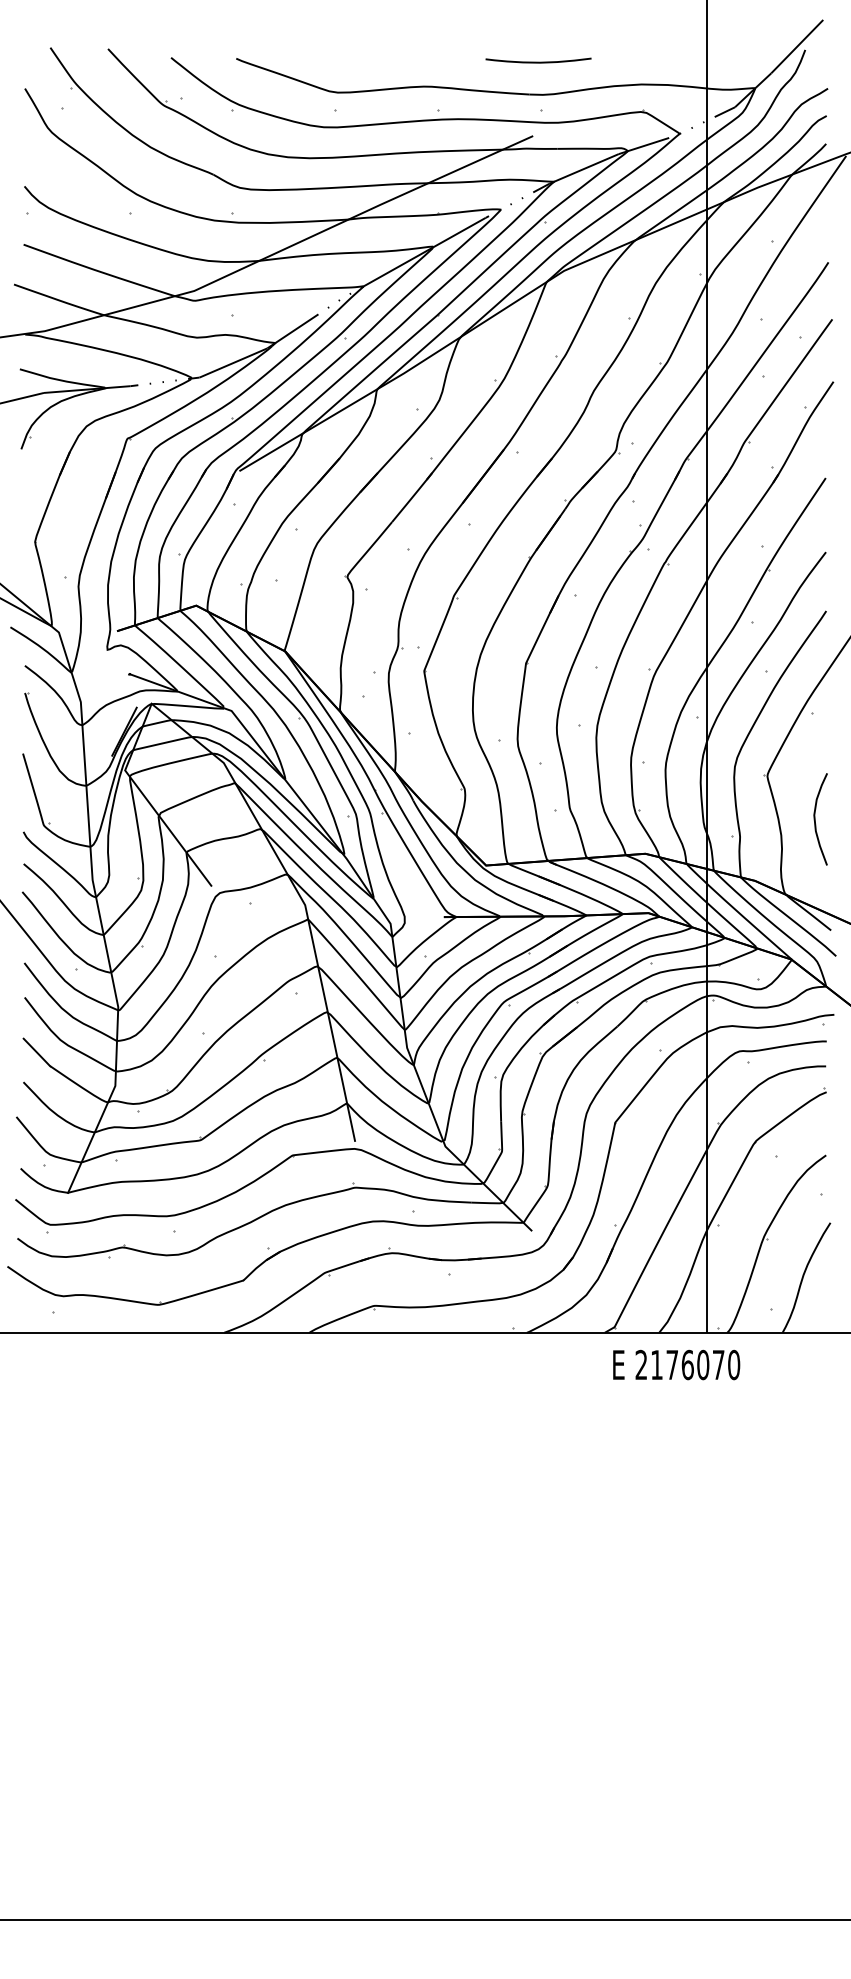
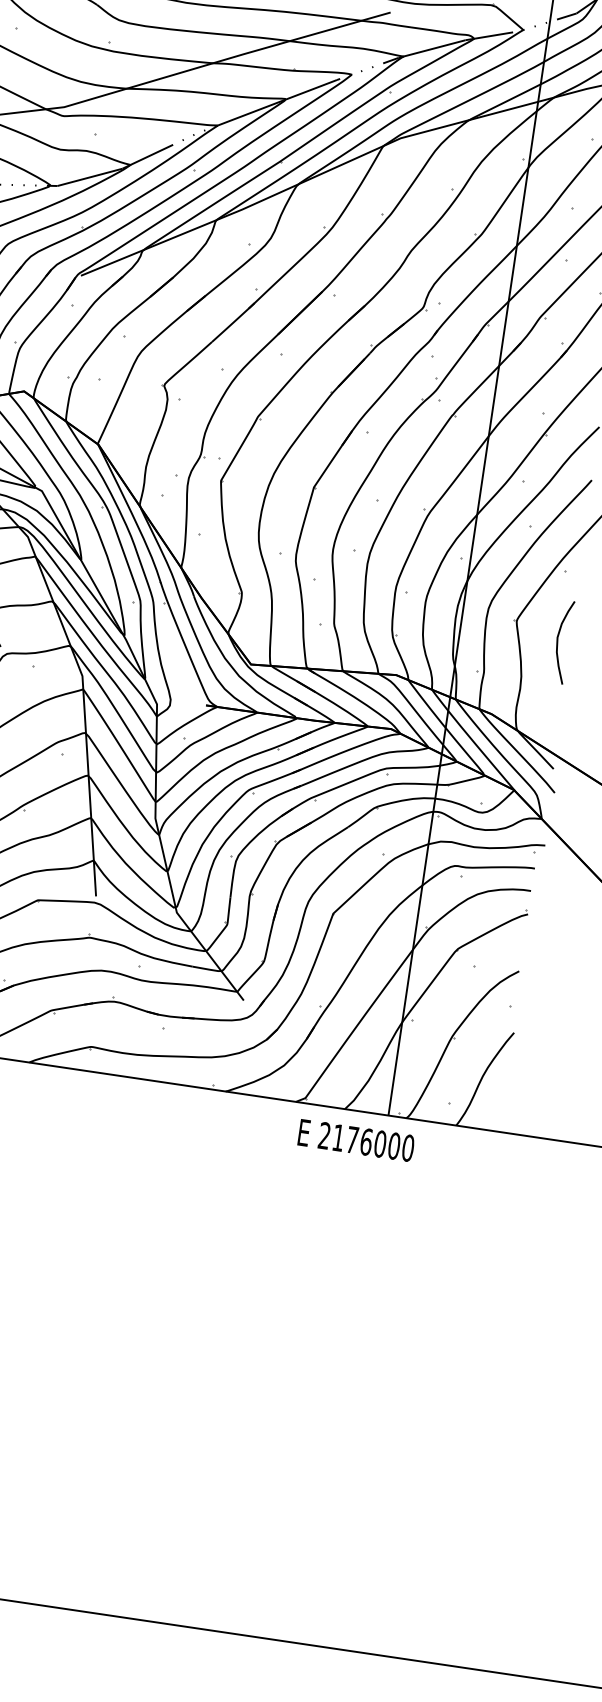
curve: (815, 819) -> (558, 641), moved
text: (718, 1364) -> (394, 1145), 2176070 -> 2176000

